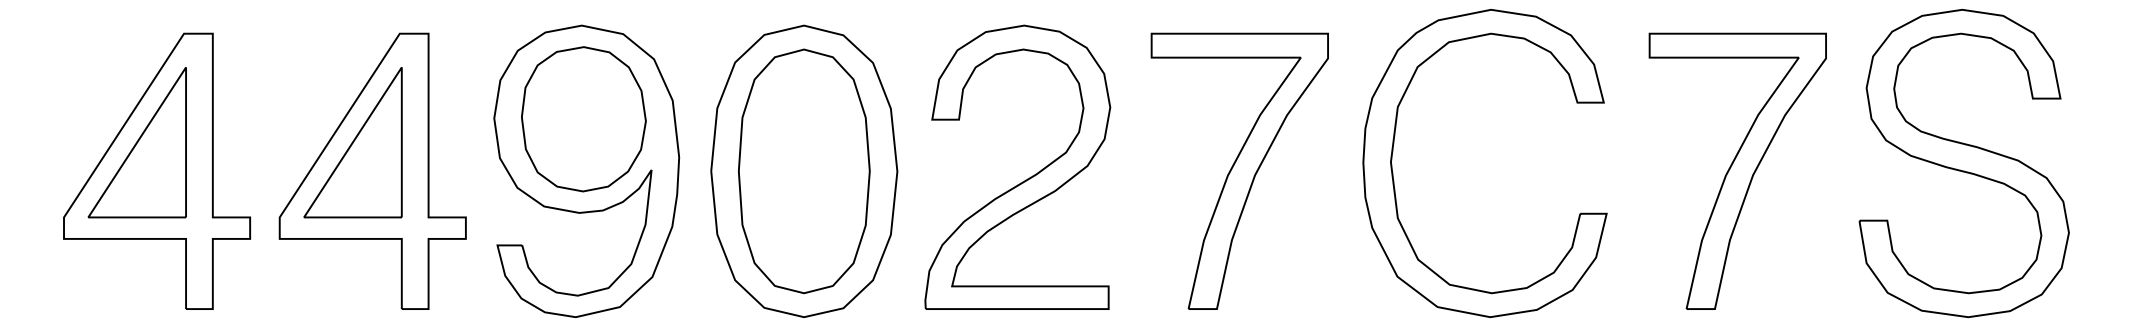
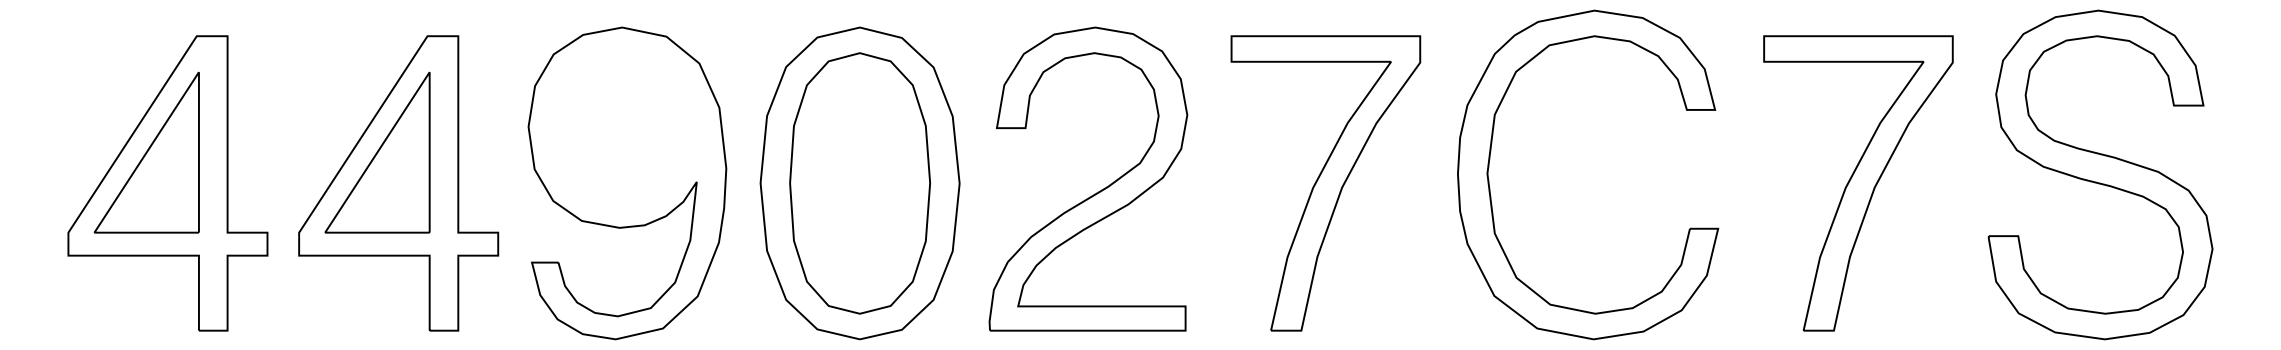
part: (583, 119) -> (624, 127), removed

